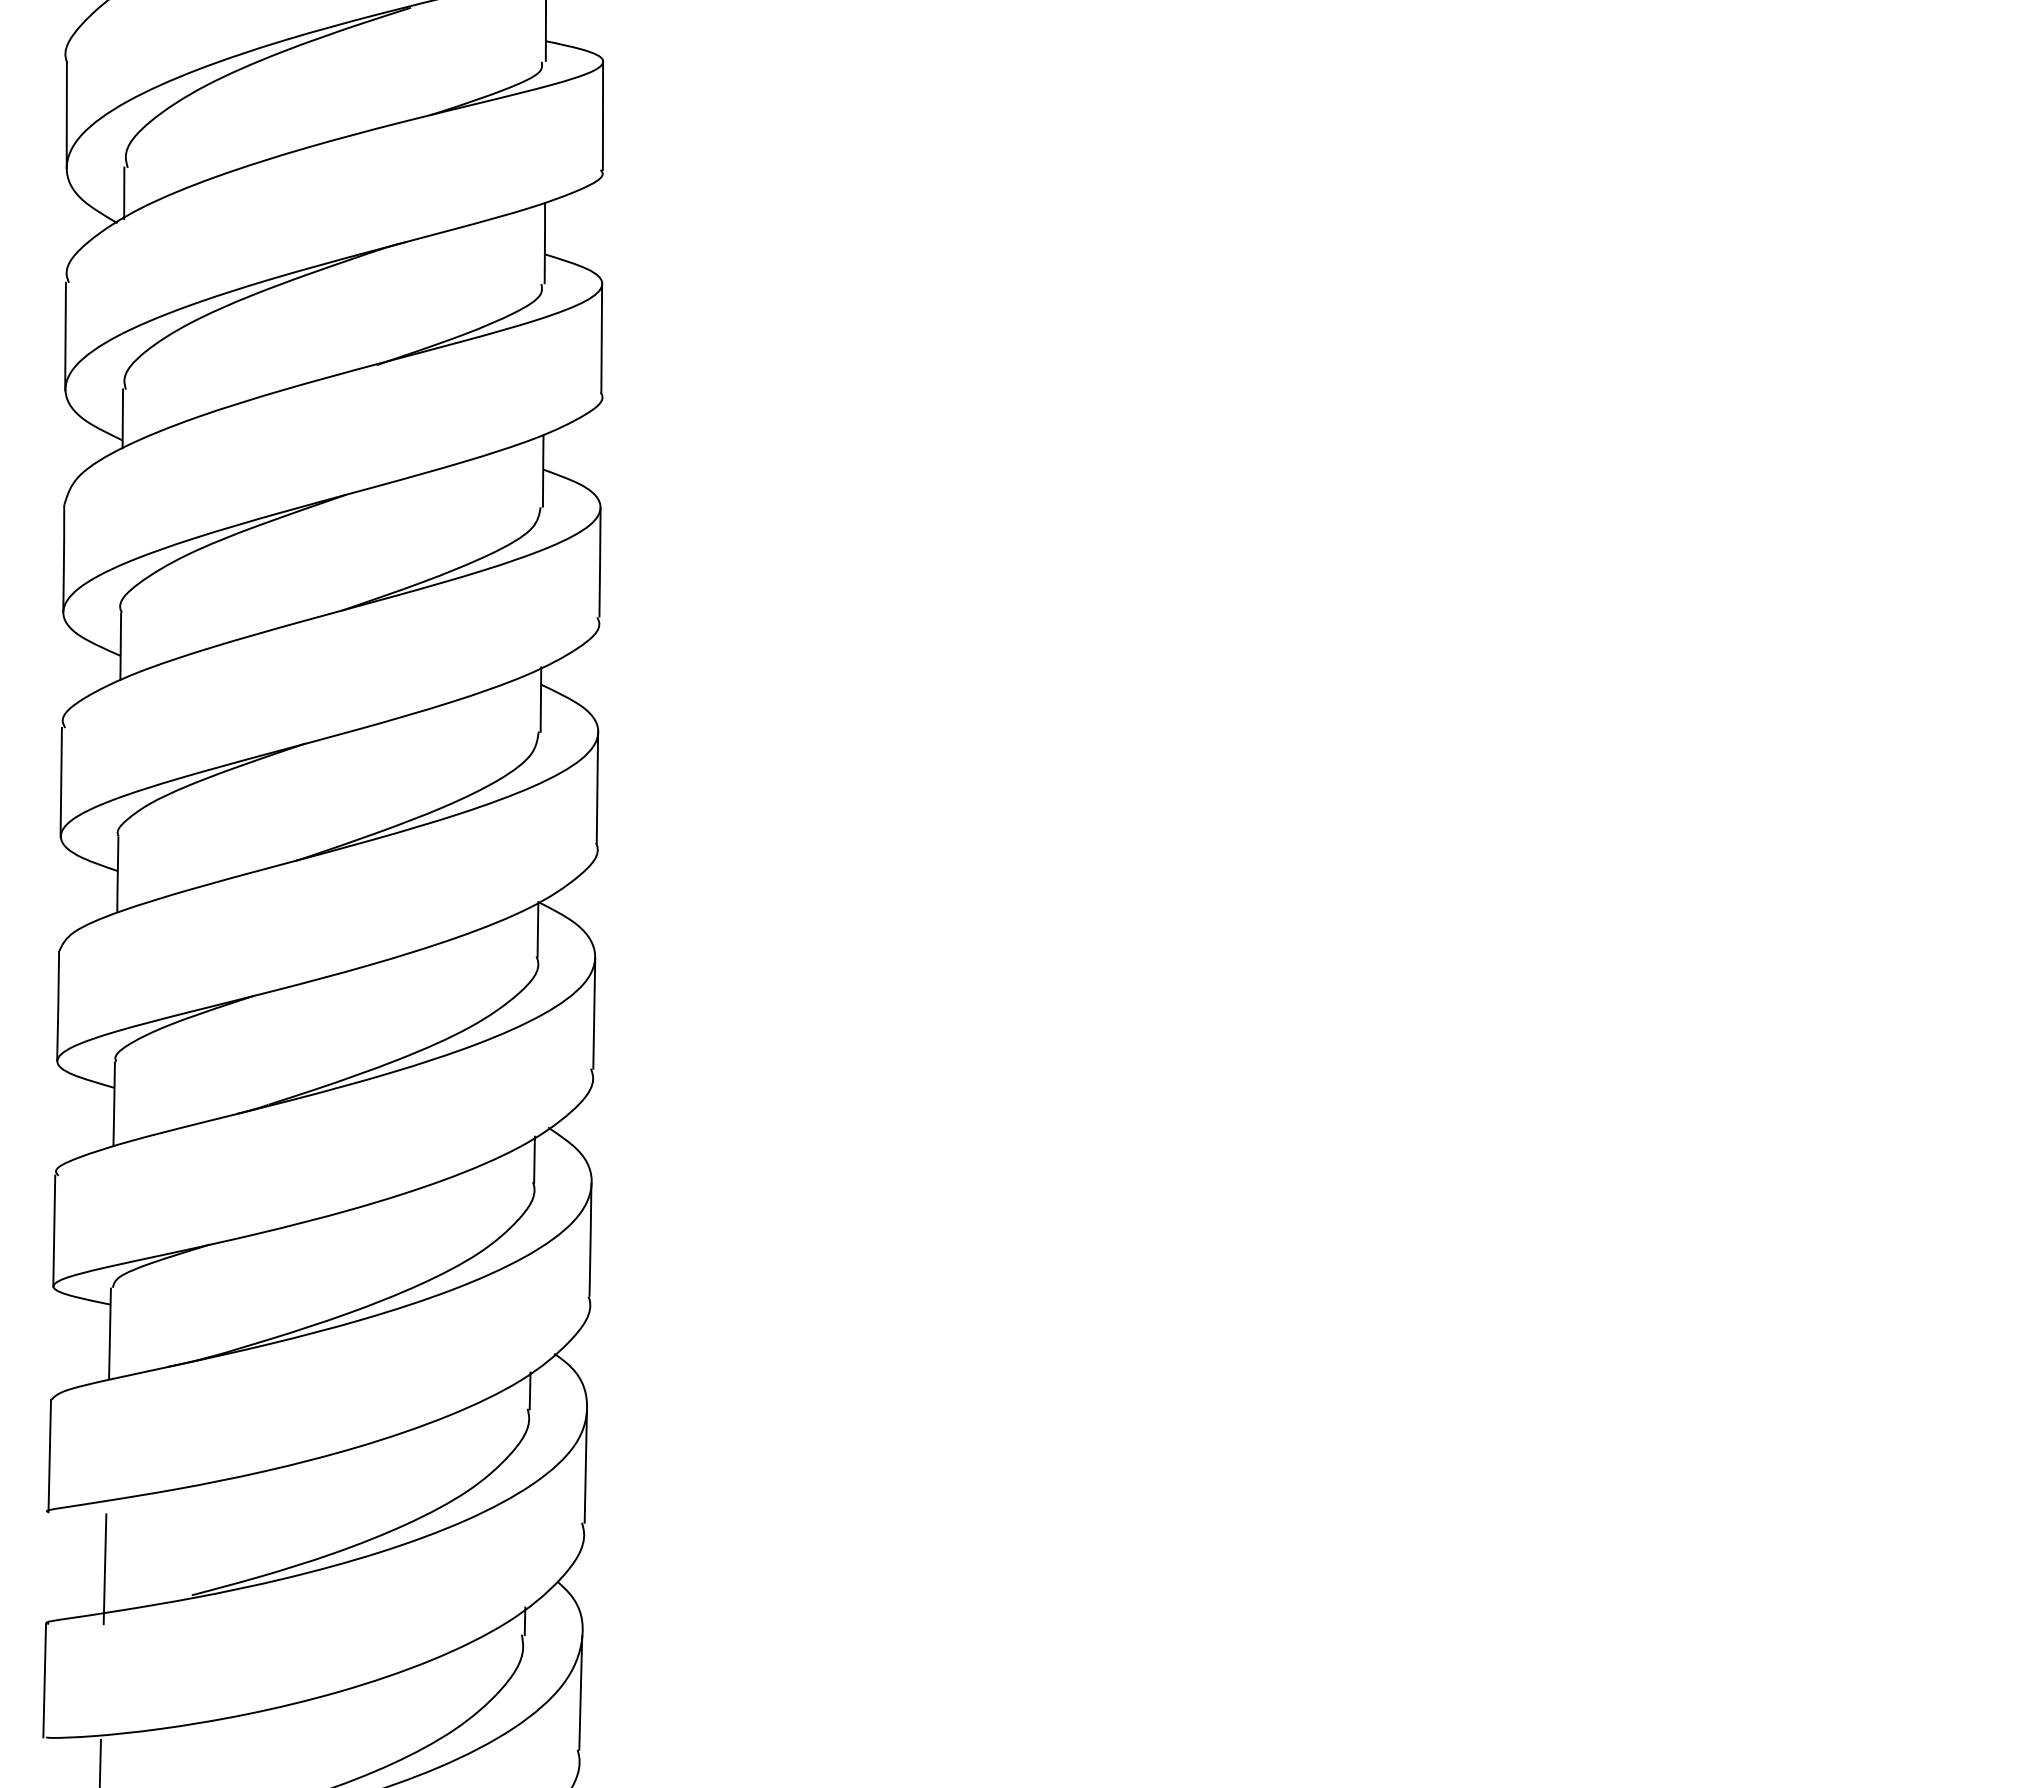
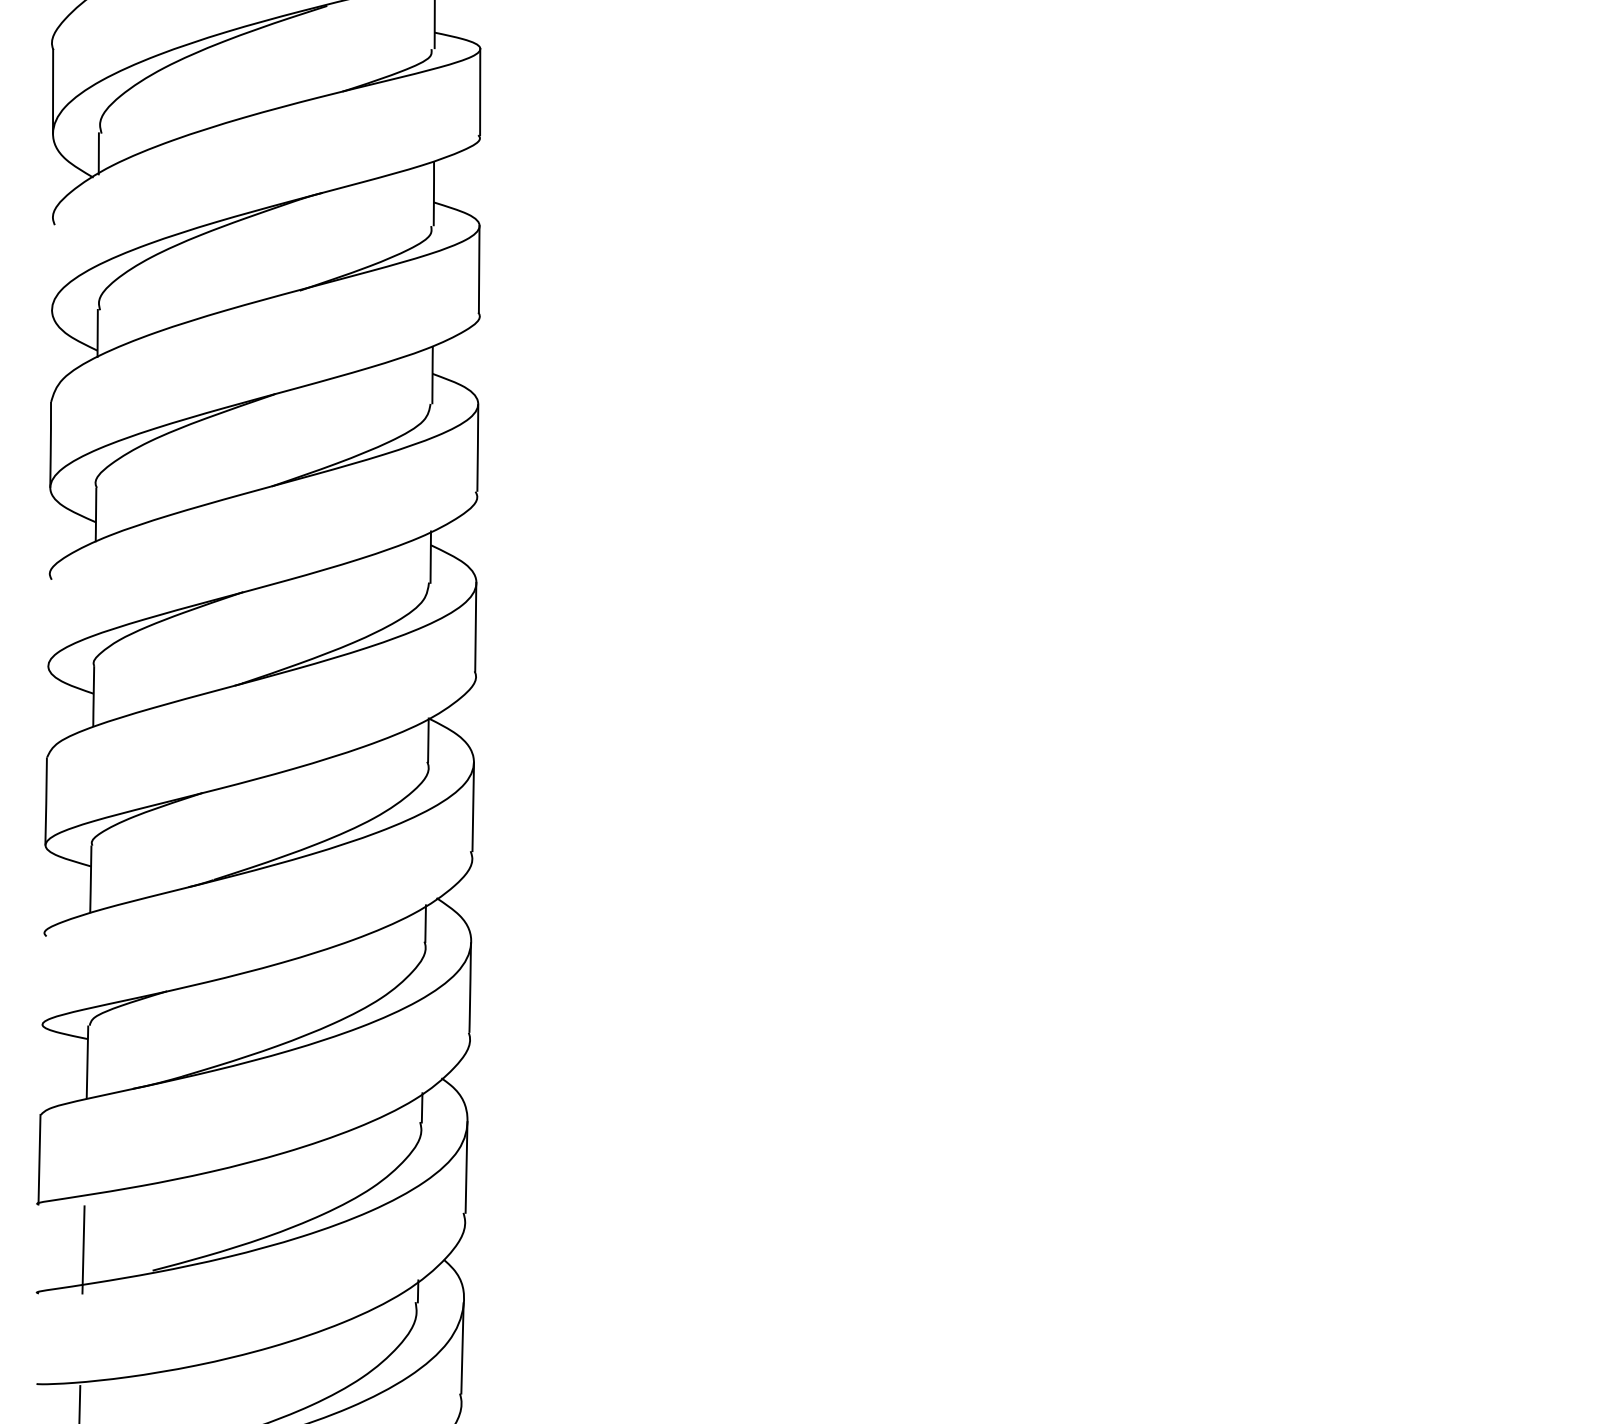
line: (65, 336) -> (52, 267), removed
line: (60, 782) -> (48, 623), removed
line: (54, 1230) -> (43, 980), removed
line: (44, 1680) -> (35, 1338), removed

